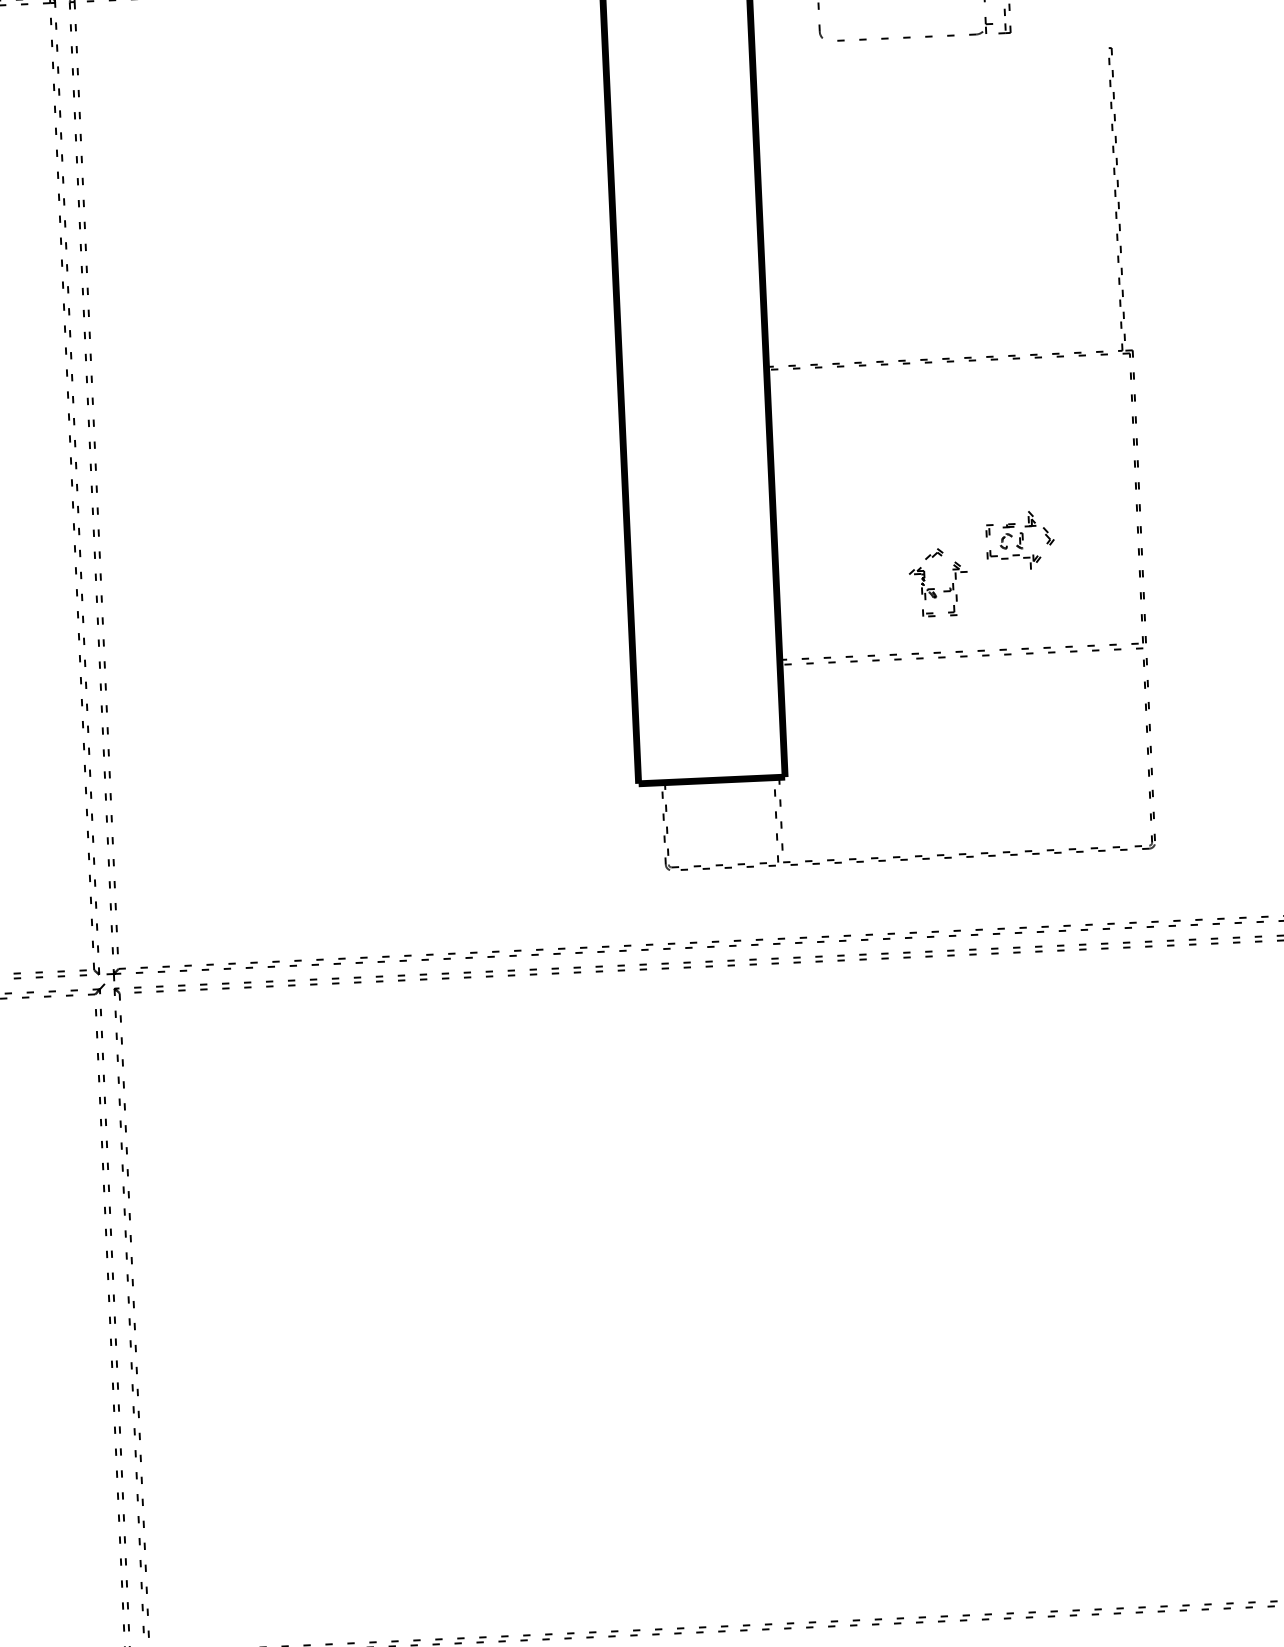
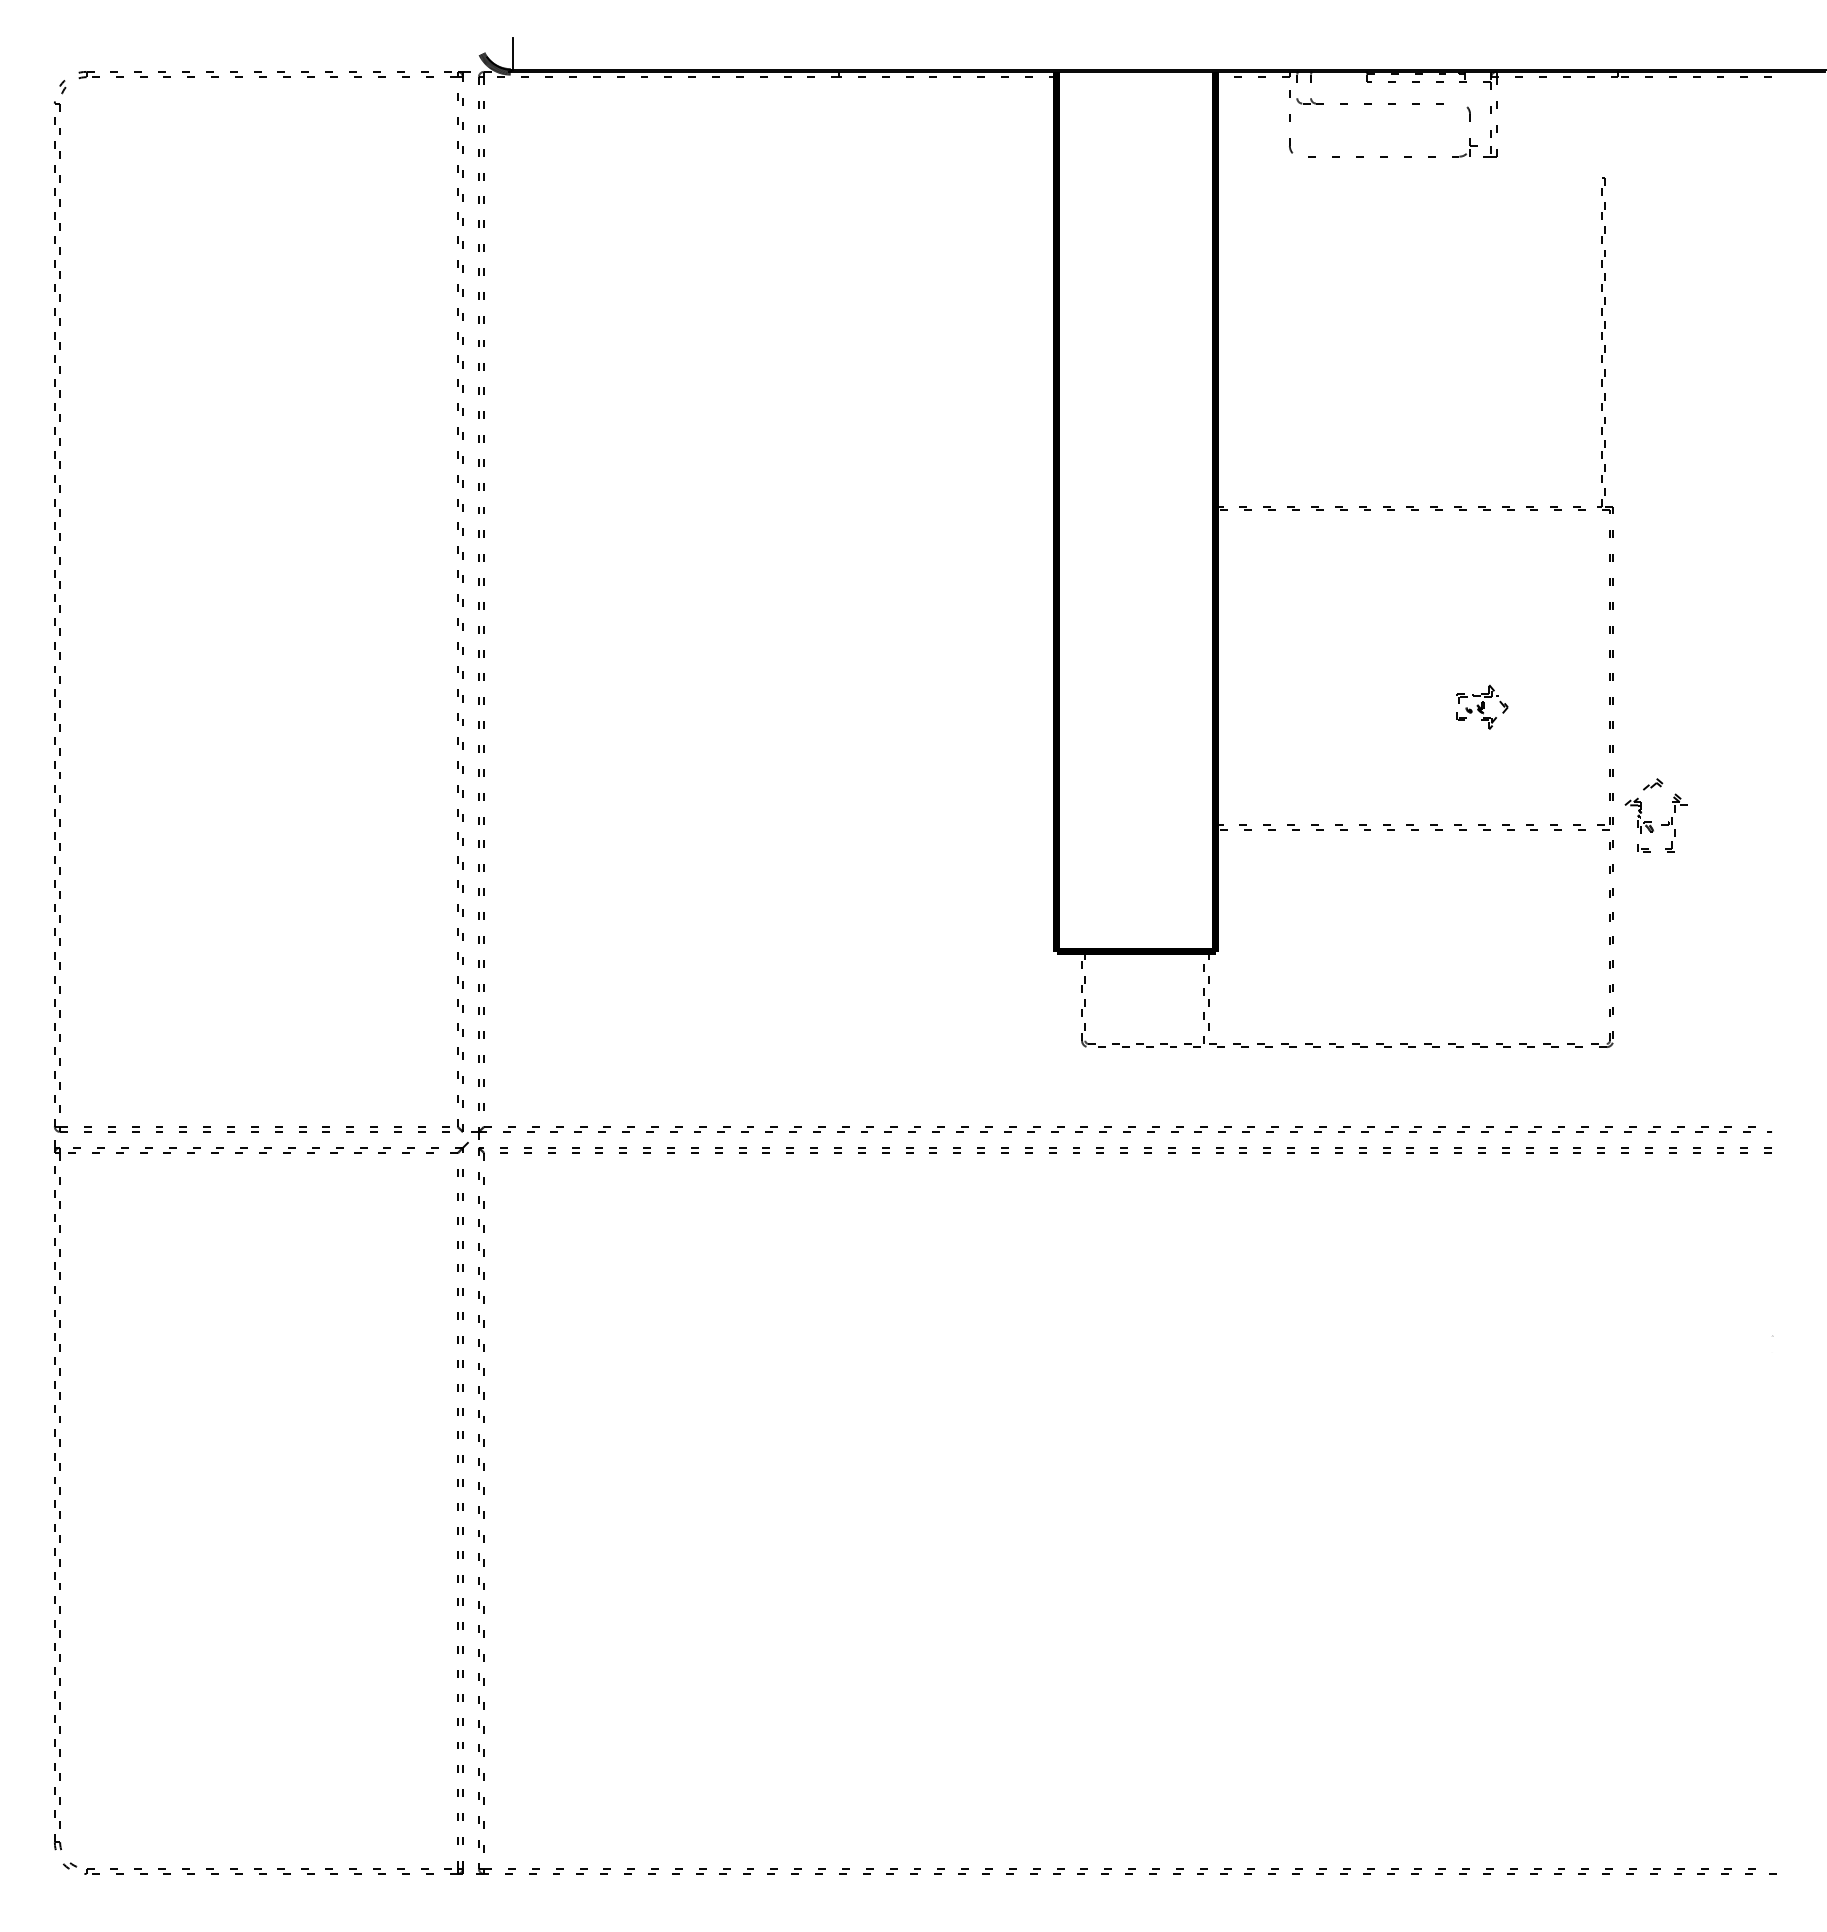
part: (1020, 540) -> (1482, 706), size x0.7
part: (934, 588) -> (1651, 821), moved

